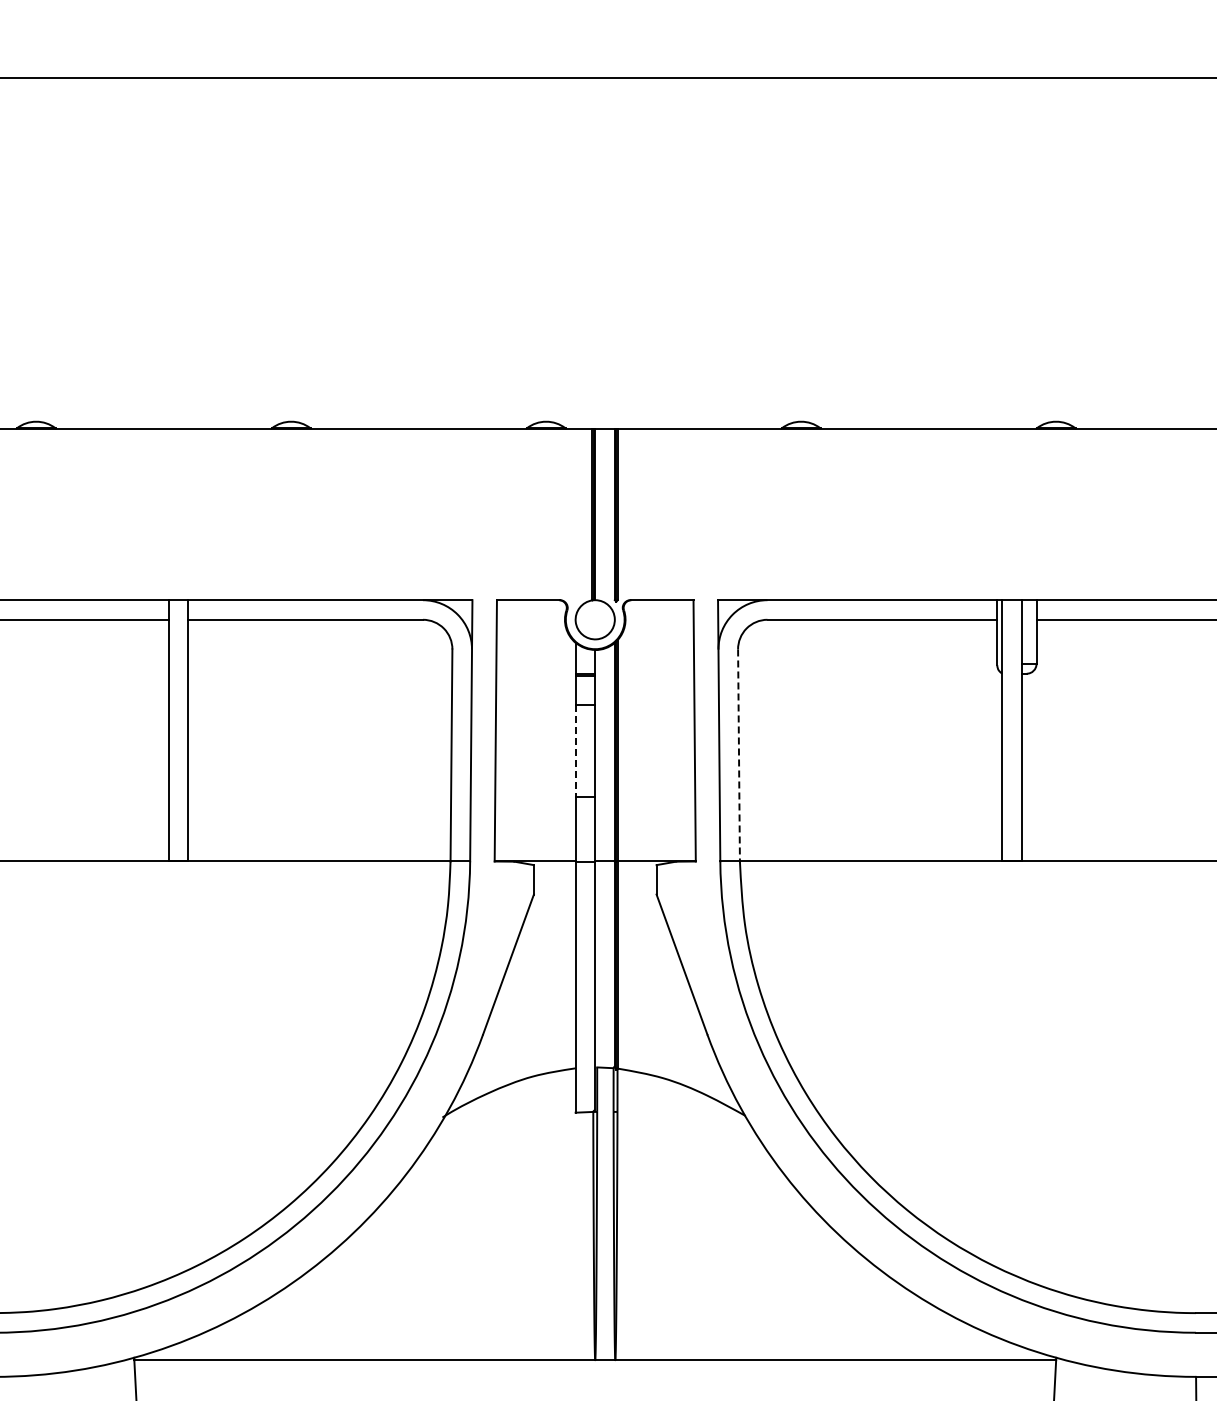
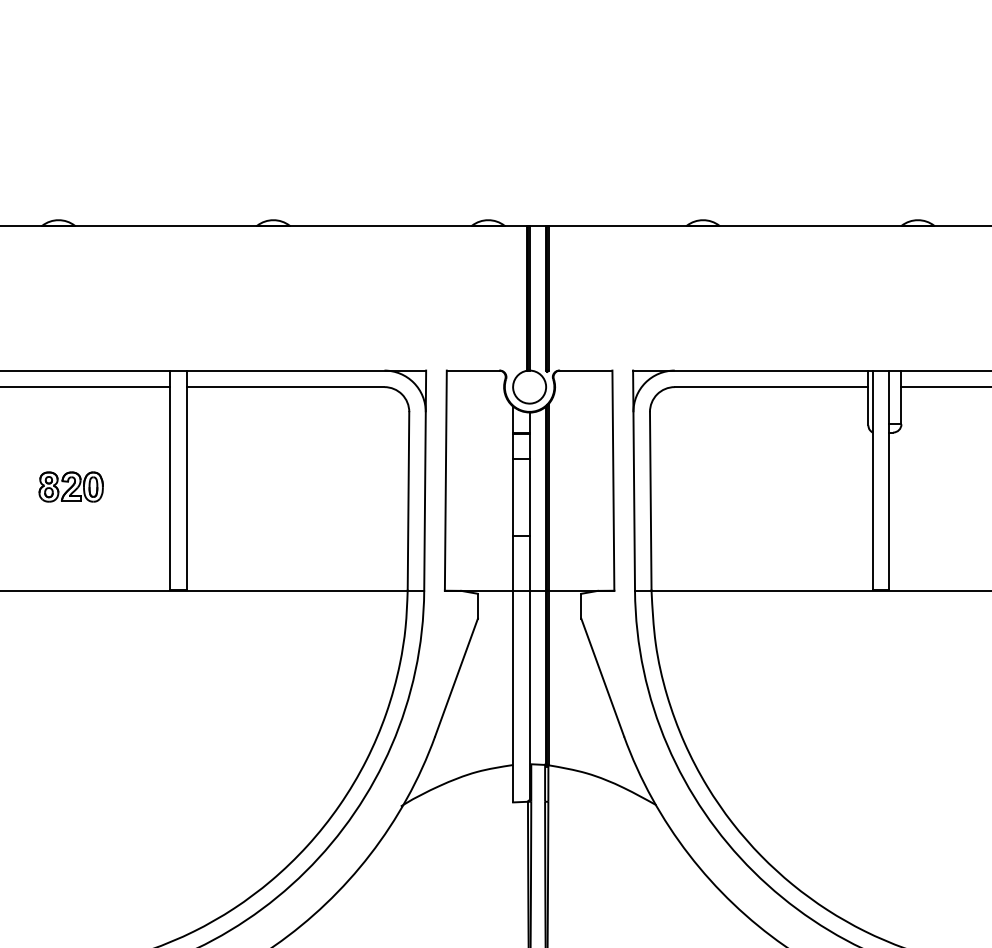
part: (50, 738) -> (70, 487), added
line: (575, 750) -> (512, 497), dashed -> solid
line: (739, 755) -> (651, 501), dashed -> solid

